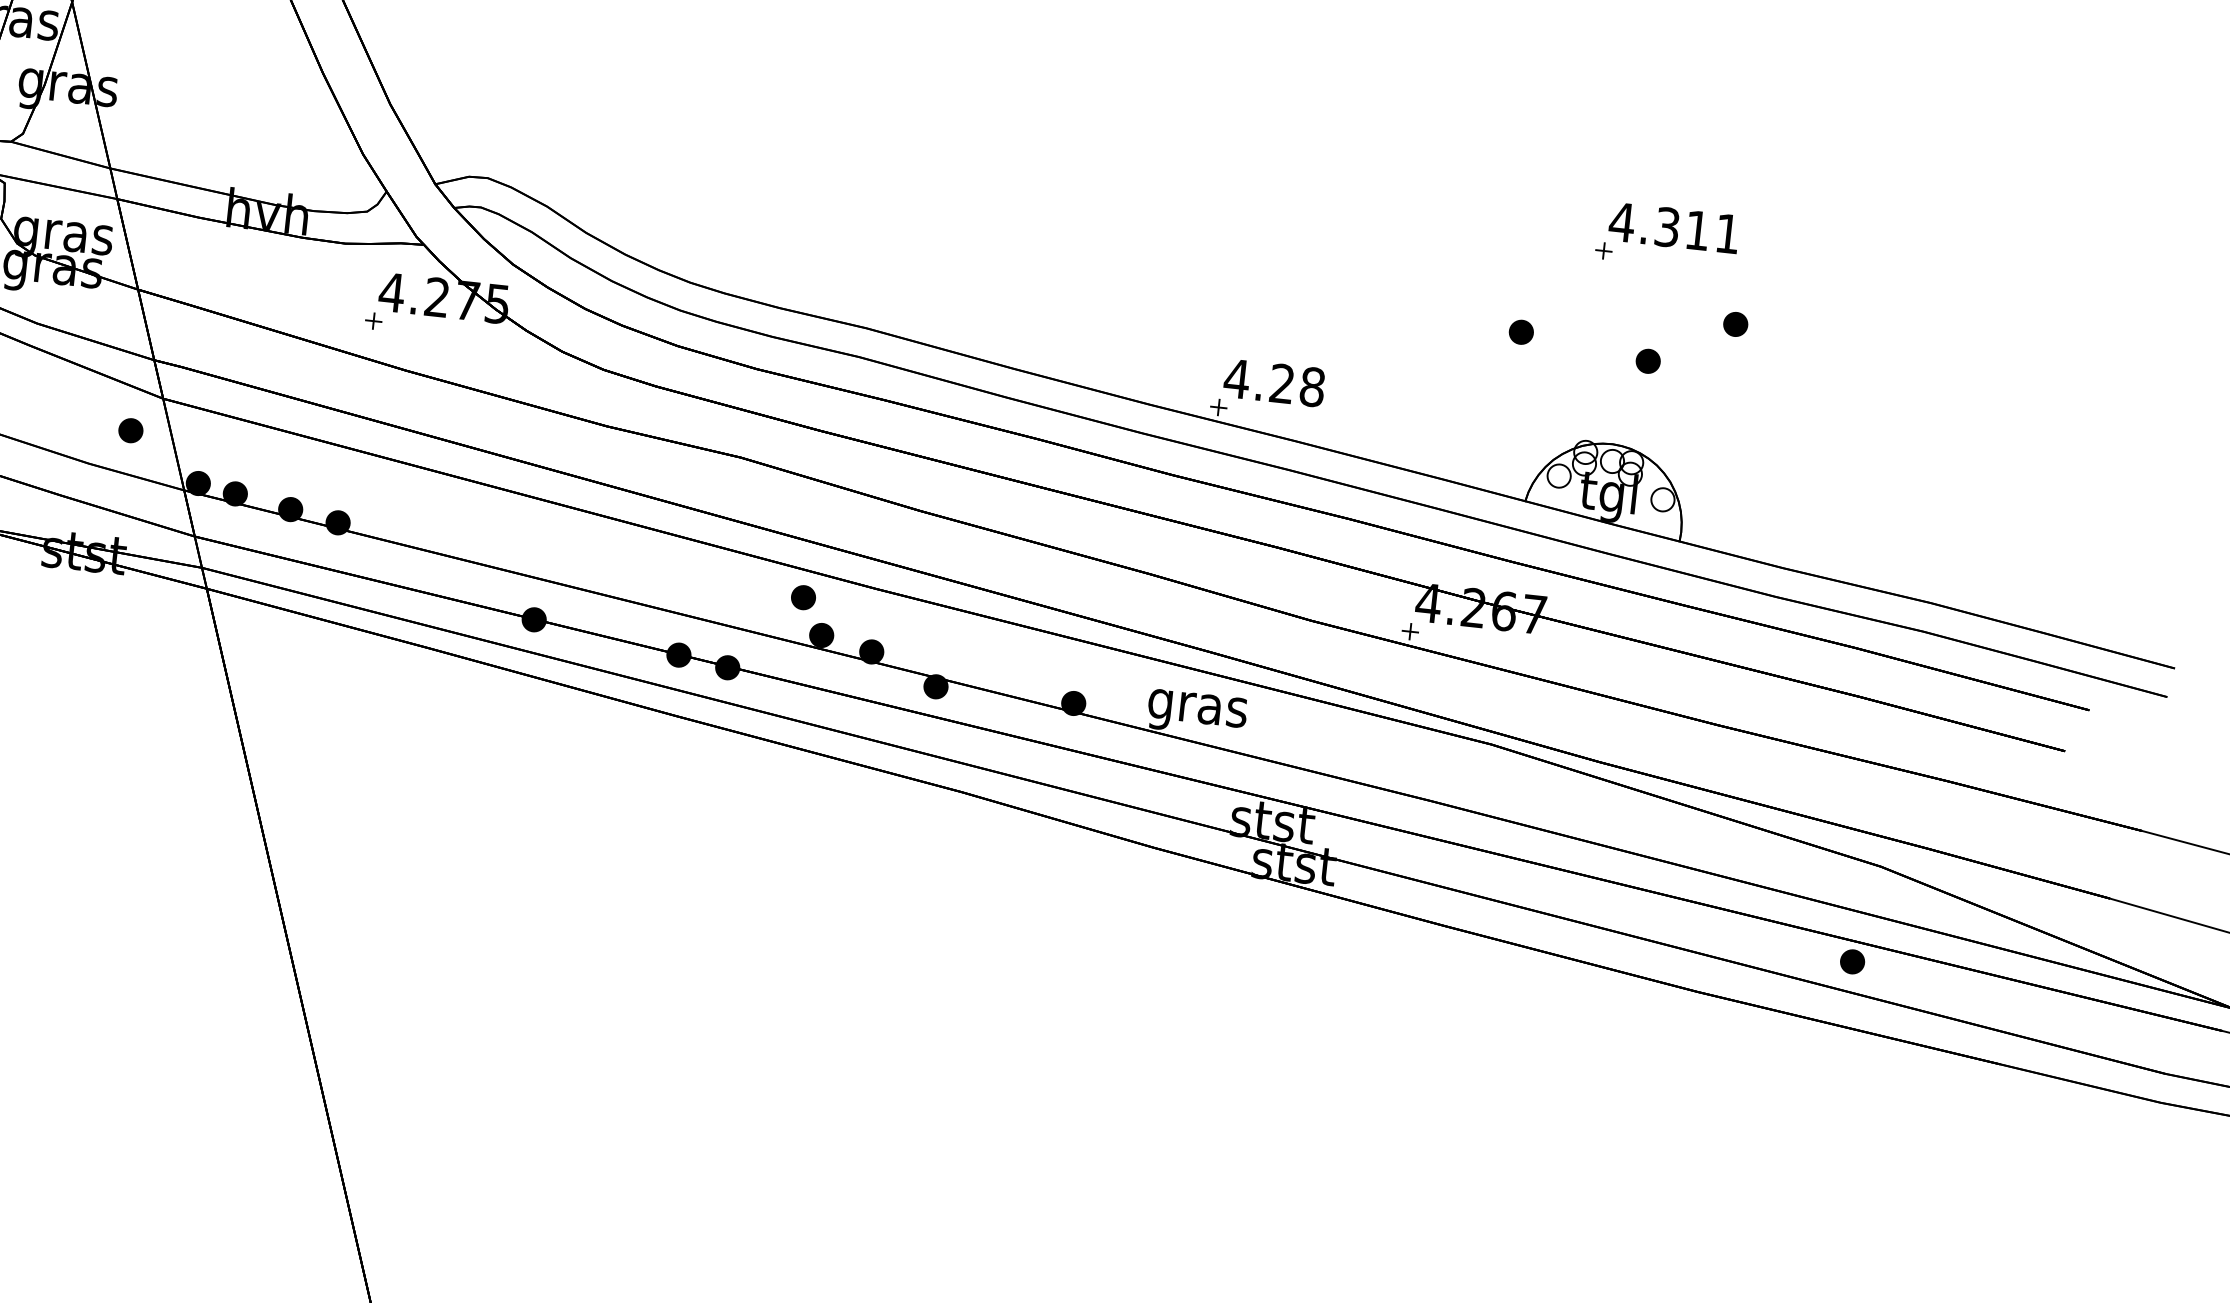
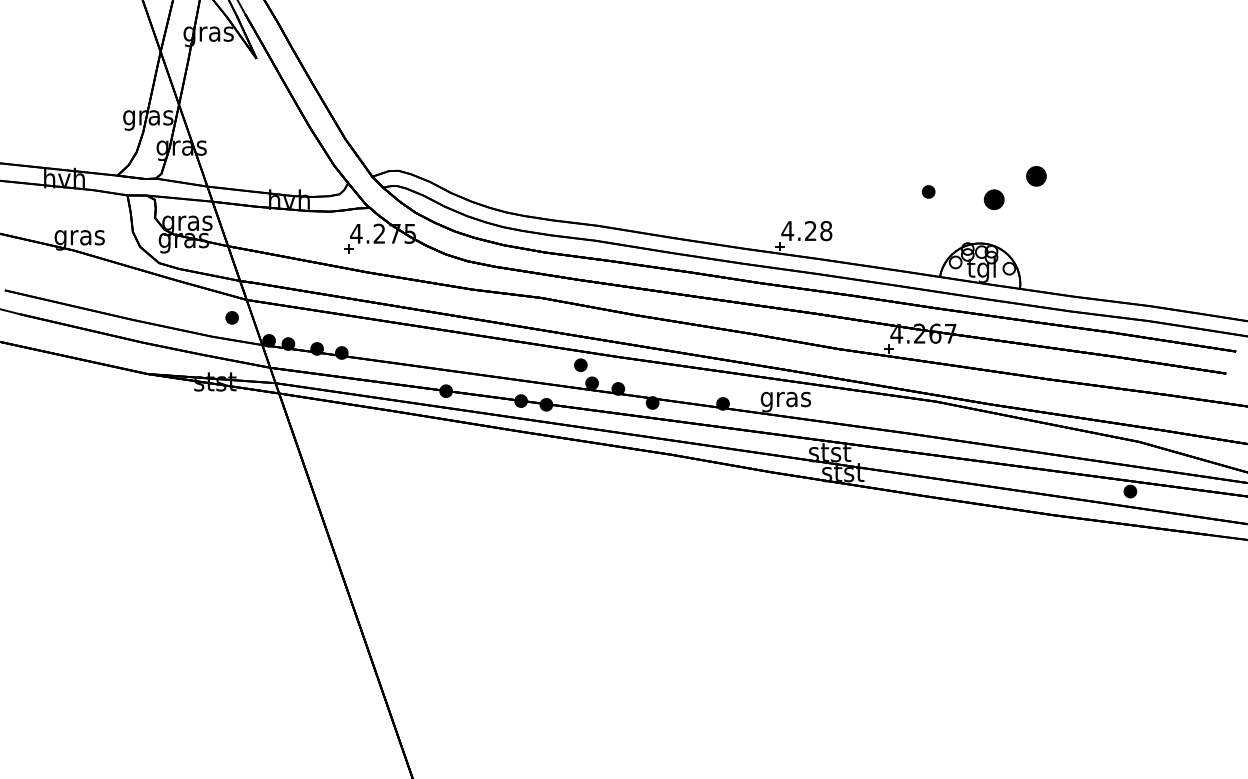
part: (1666, 236) -> (996, 135), removed
part: (1735, 323) -> (1036, 175), size x1.6
part: (1648, 361) -> (994, 199), size x1.6

